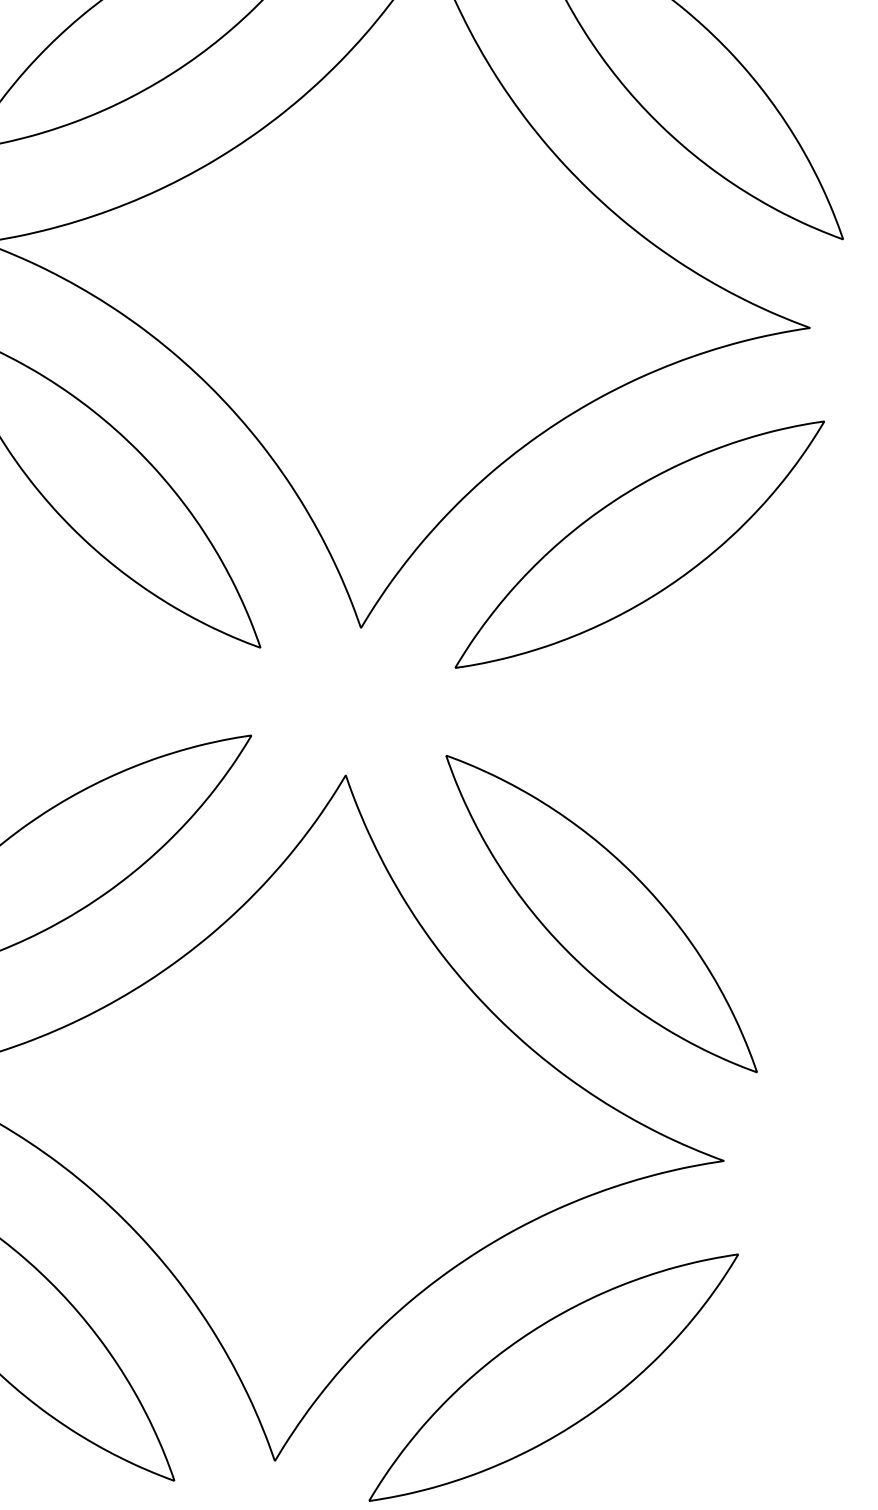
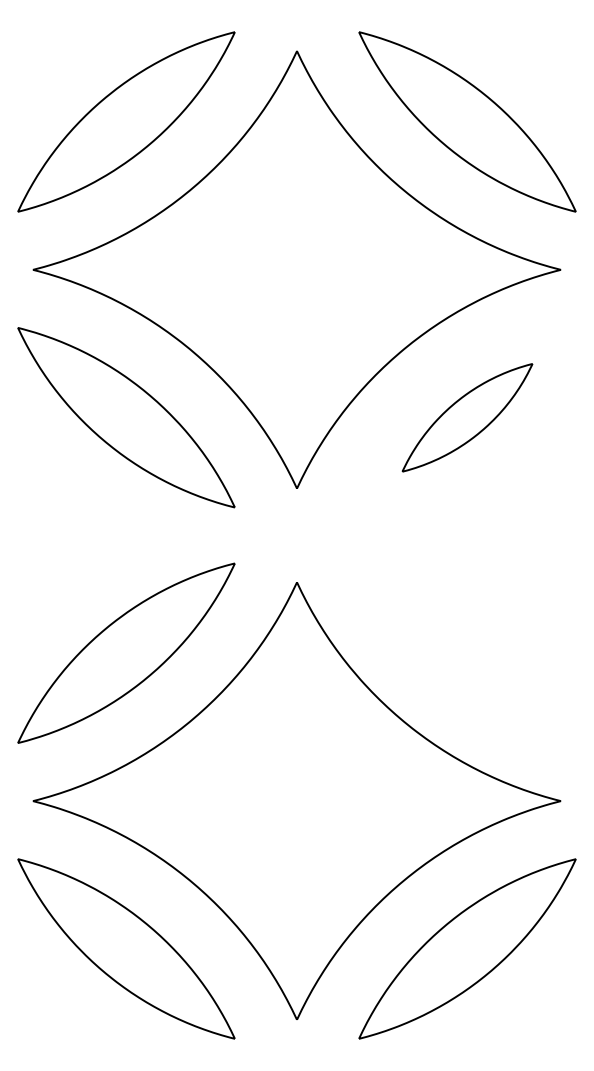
part: (639, 544) -> (467, 417), size x0.6
part: (601, 912) -> (467, 652), removed

